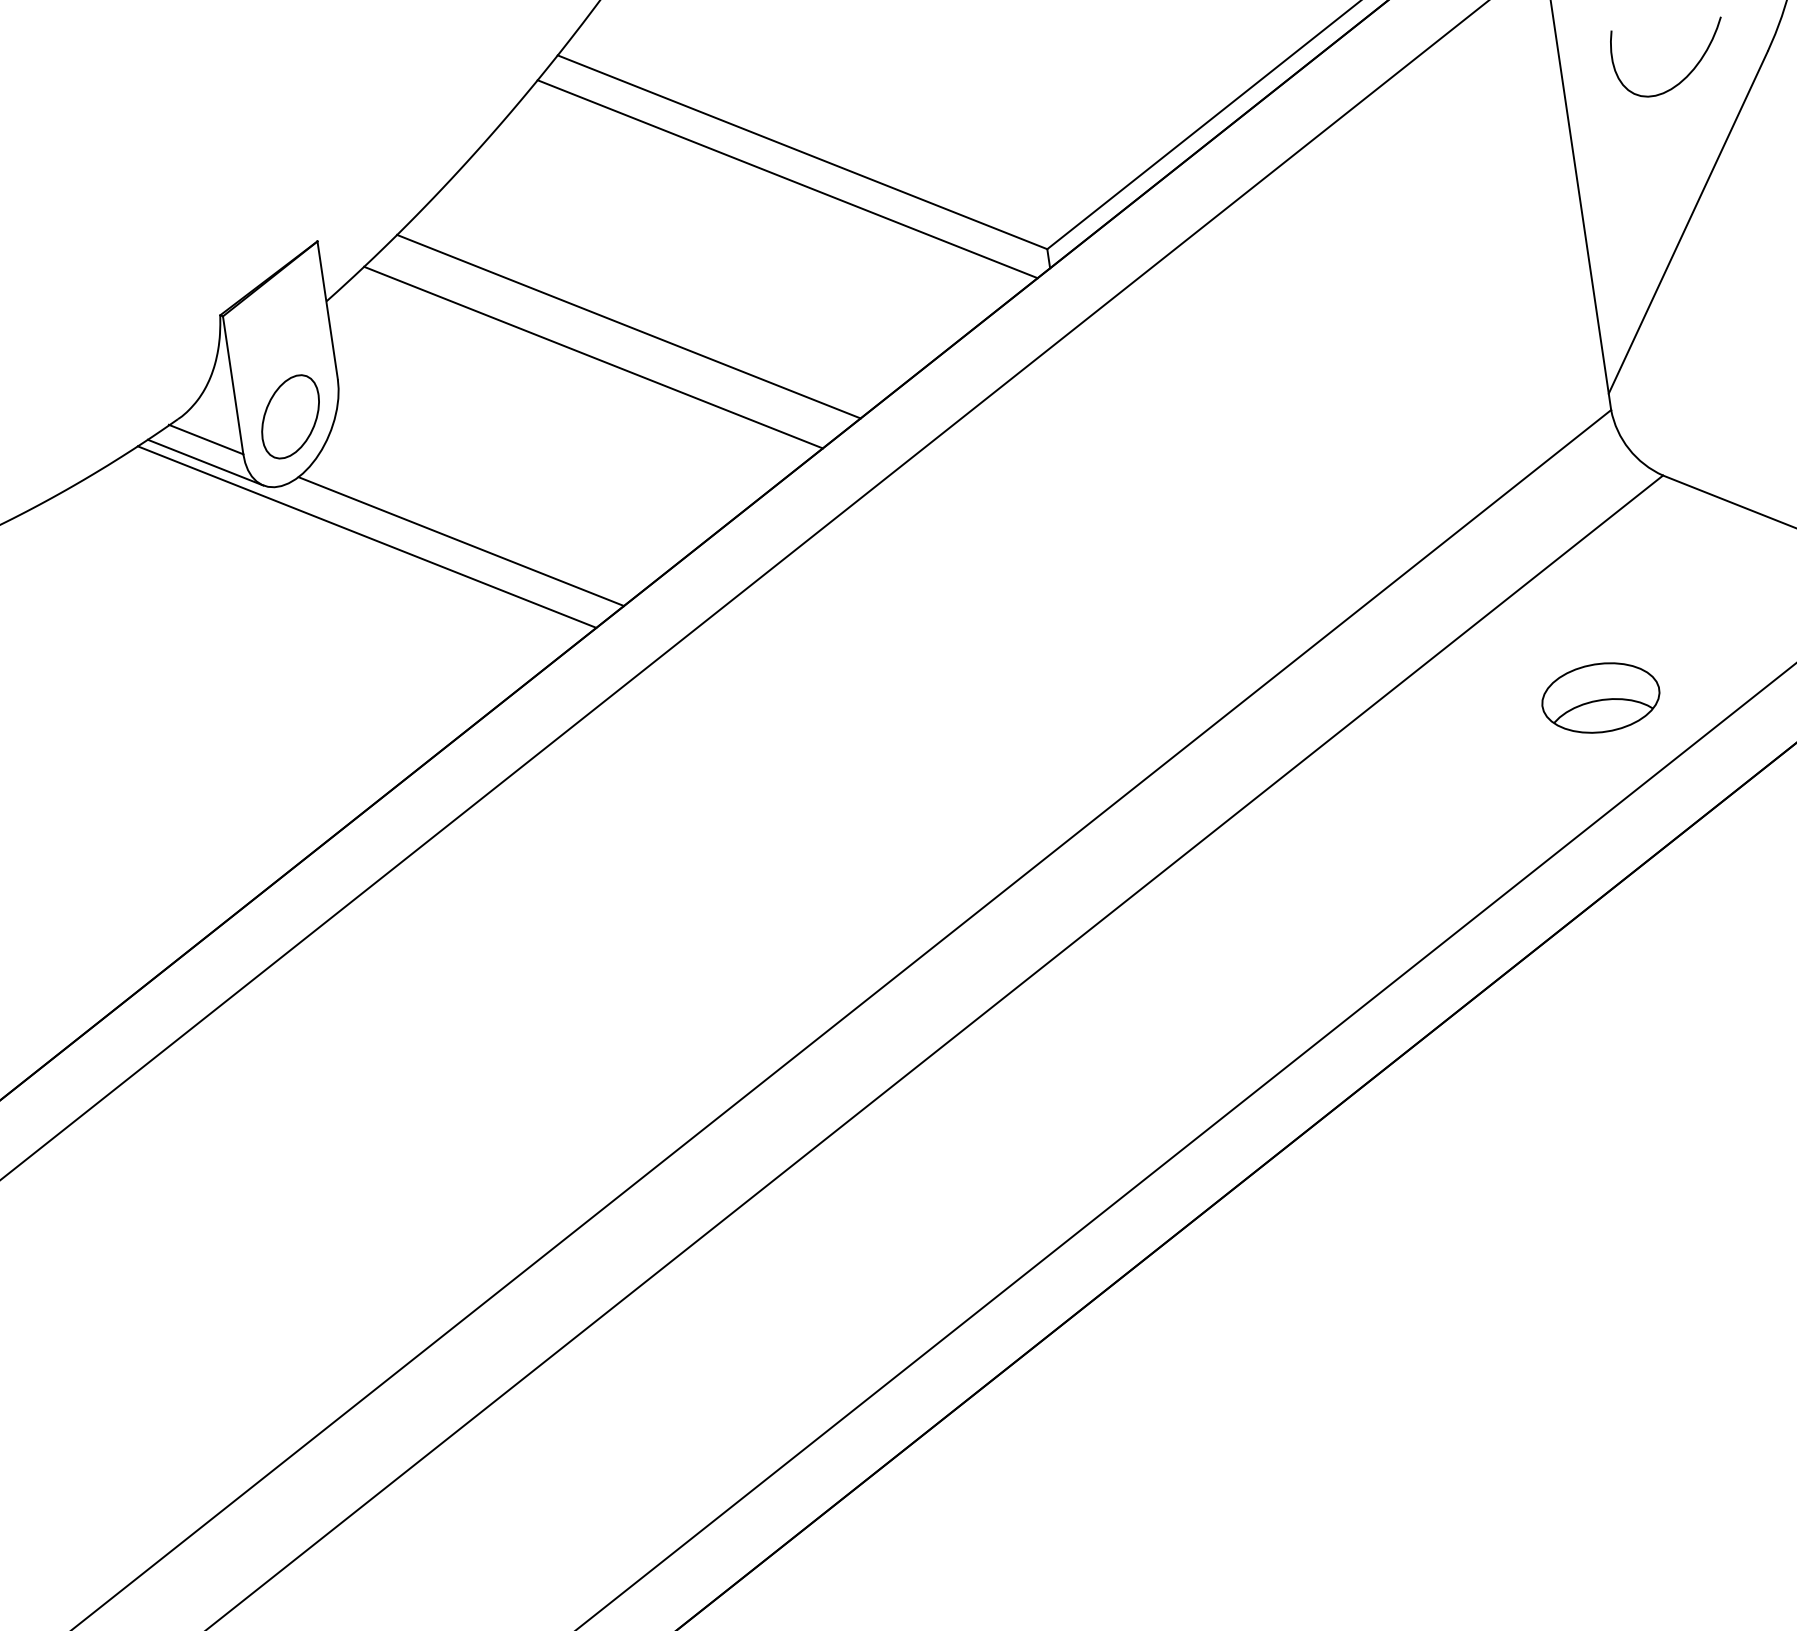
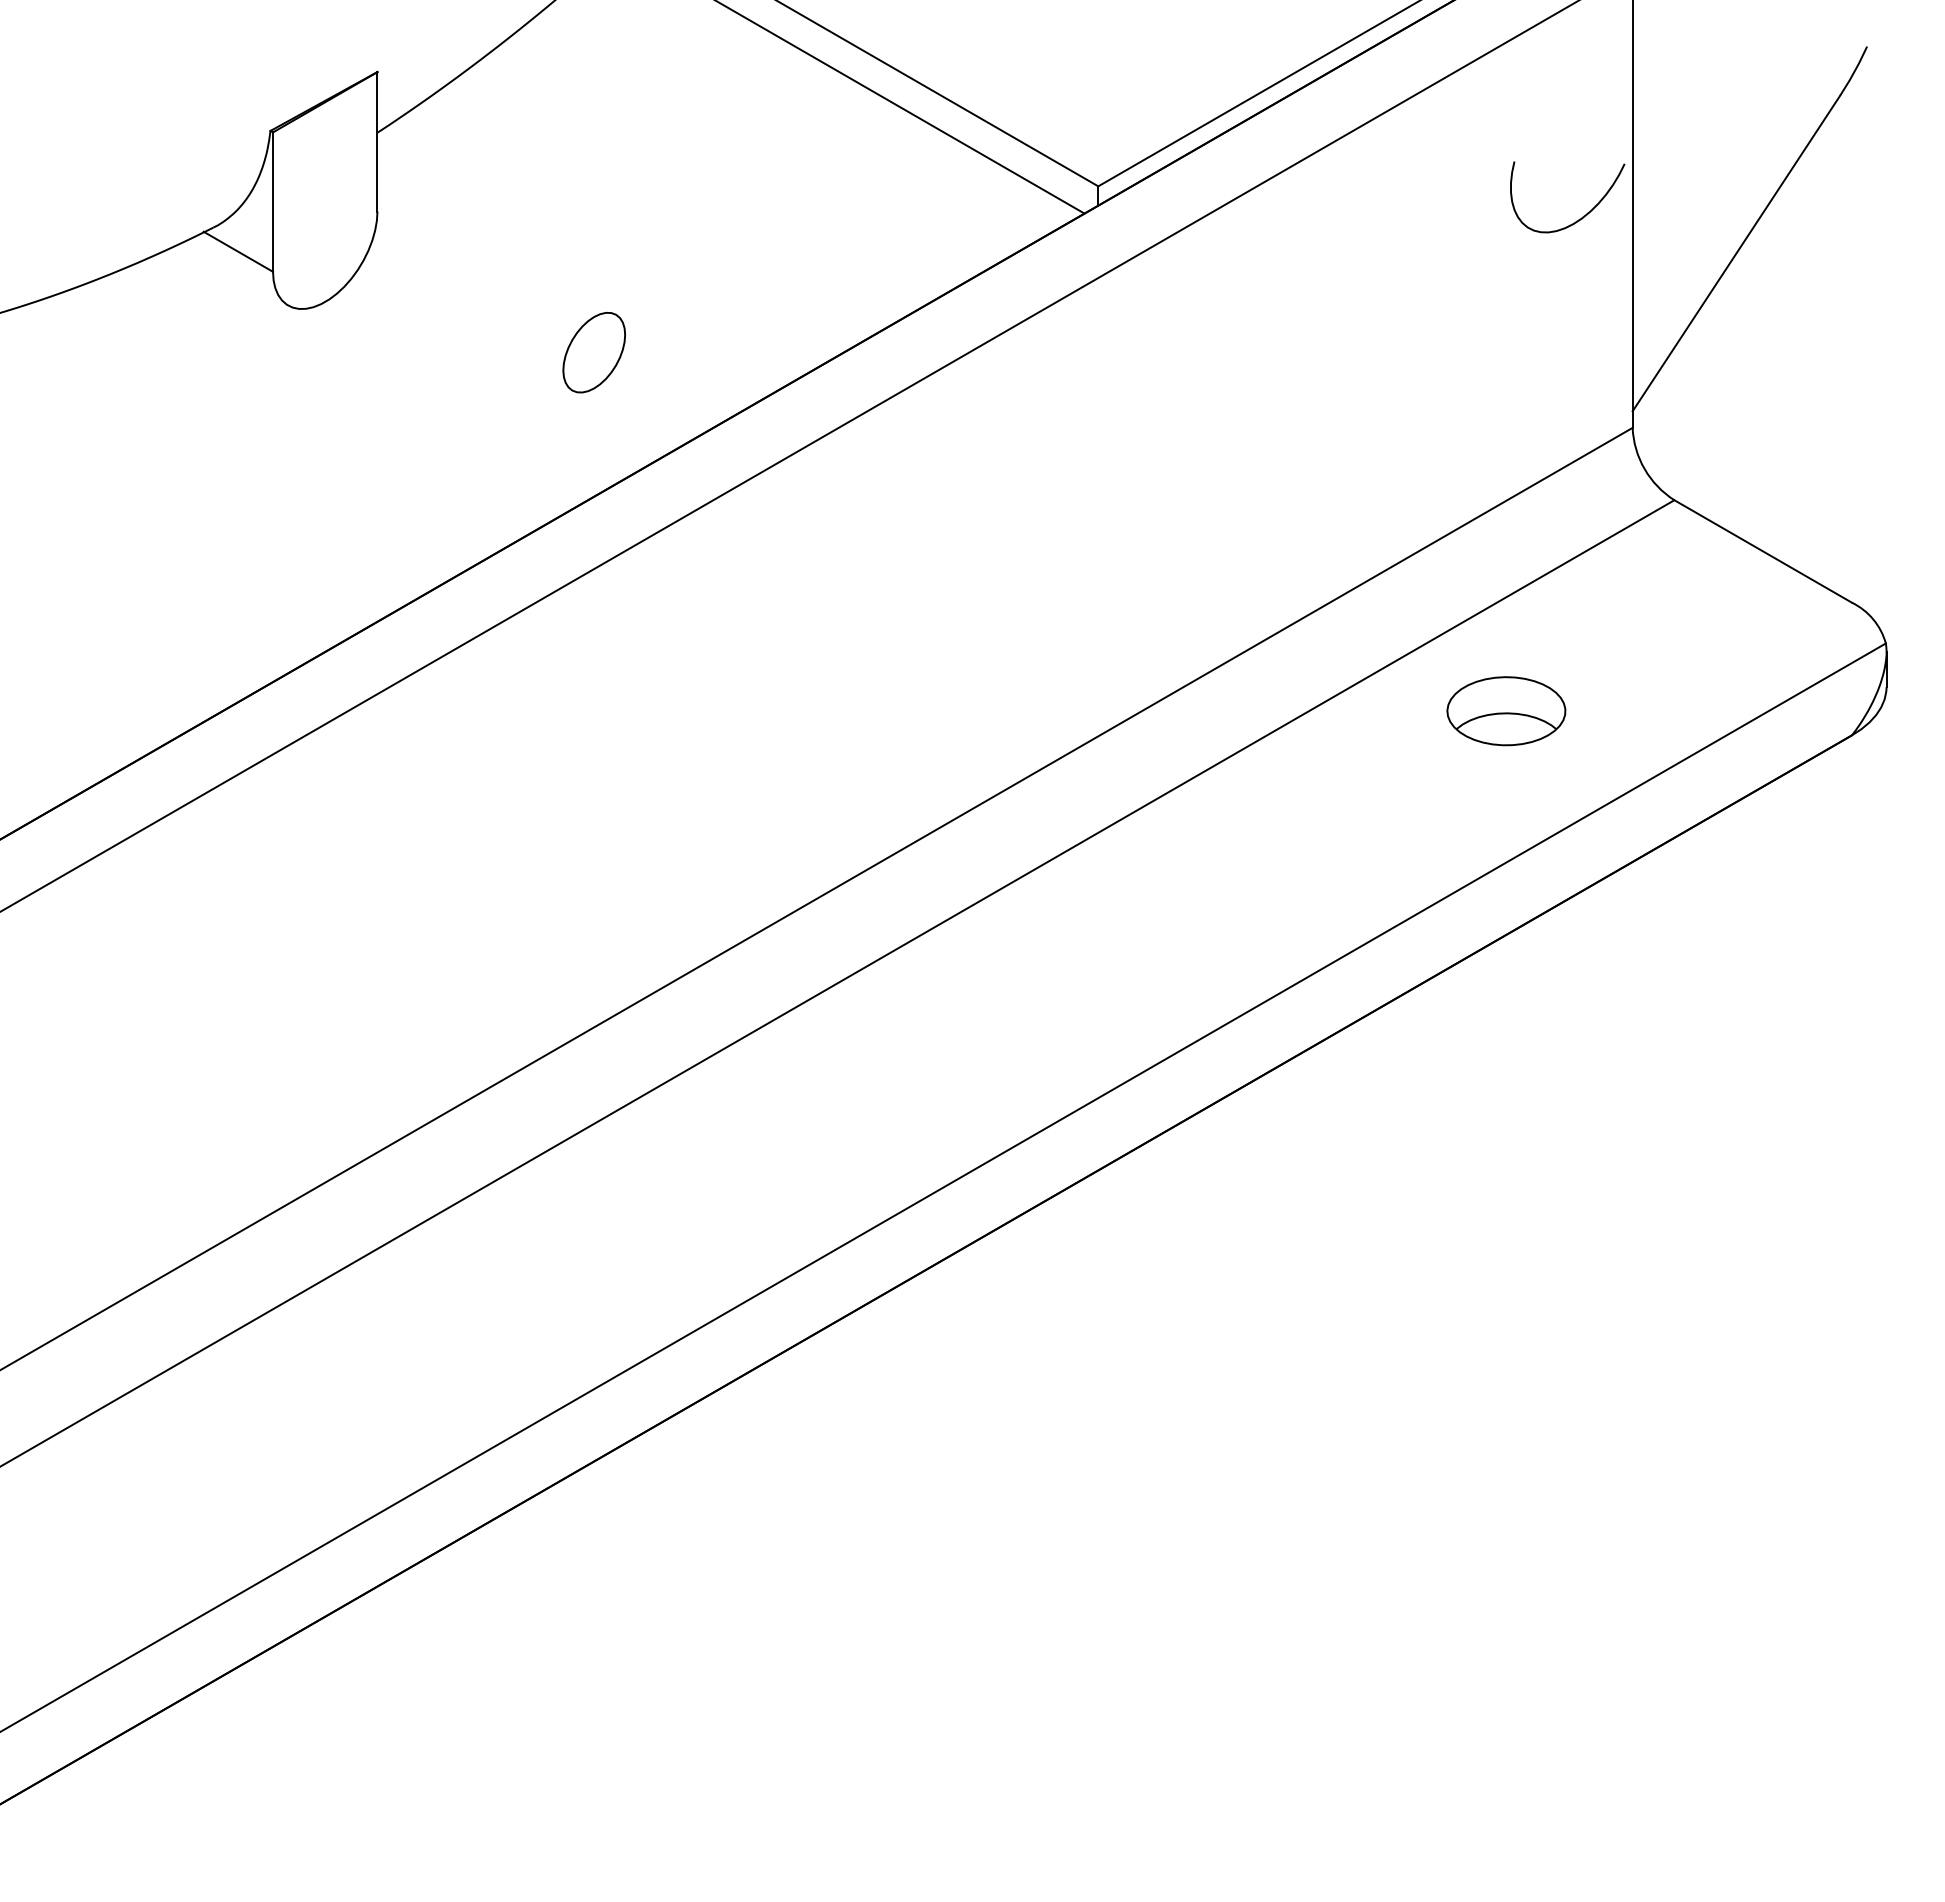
curve: (1686, 75) -> (1582, 216), moved
line: (628, 326) -> (672, 201), removed
line: (593, 357) -> (633, 227), removed
part: (289, 416) -> (593, 352), moved
line: (205, 462) -> (234, 274), removed
line: (366, 536) -> (382, 371), removed
line: (460, 541) -> (475, 389), removed
part: (1601, 698) -> (1506, 711), moved

